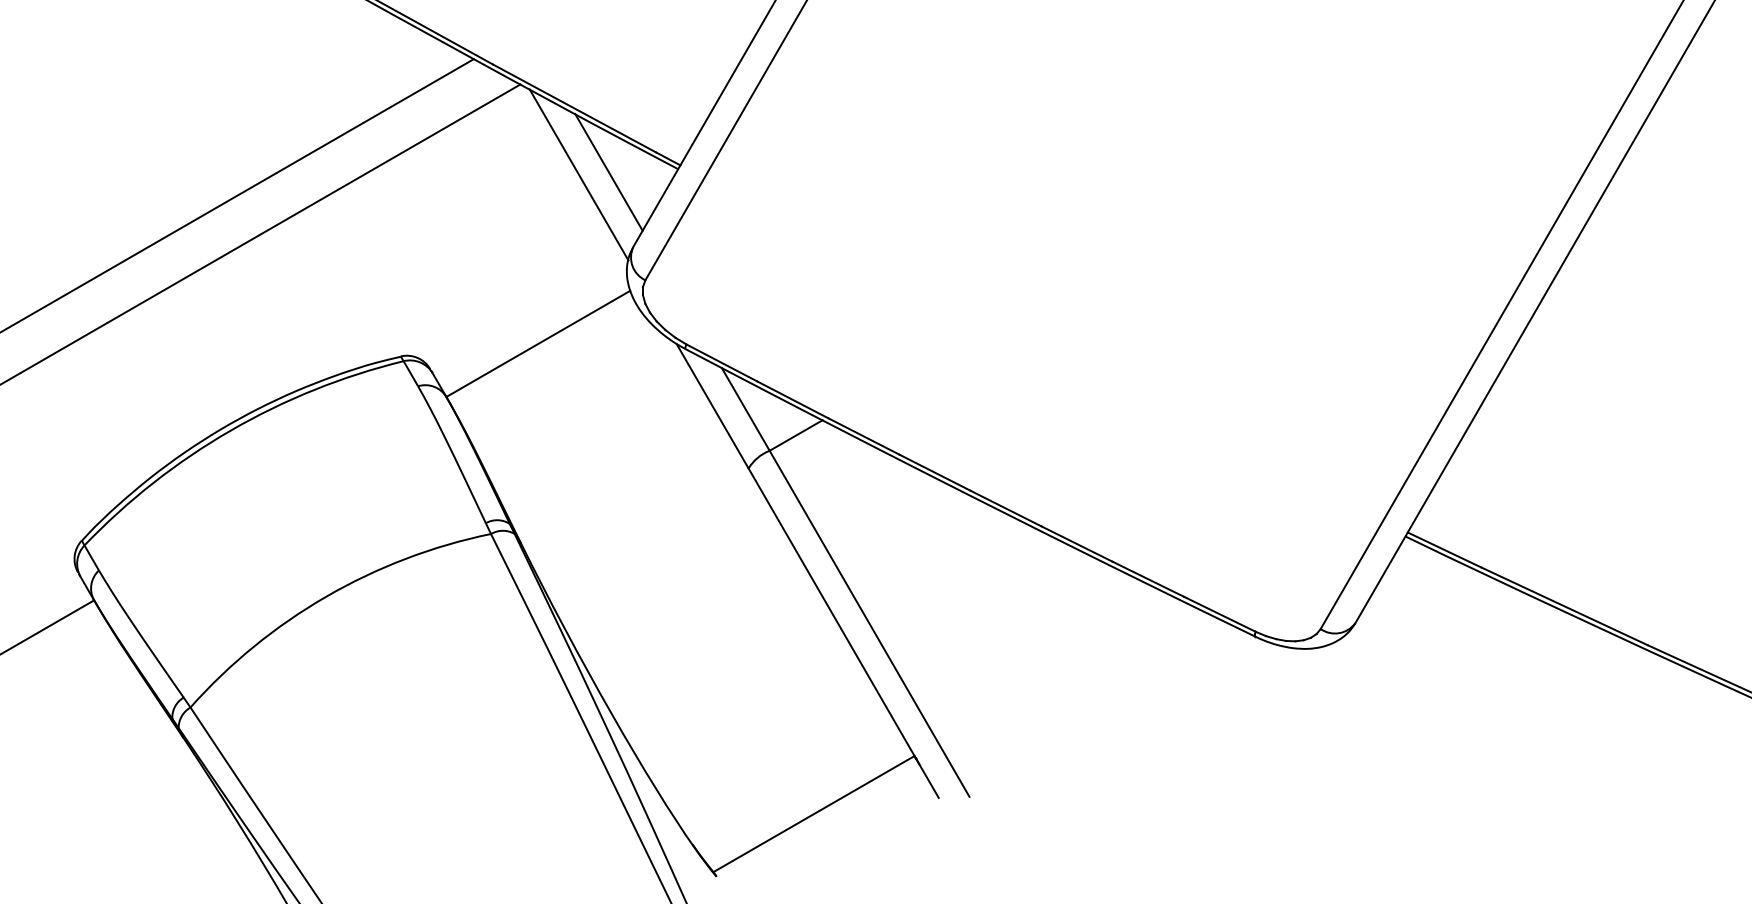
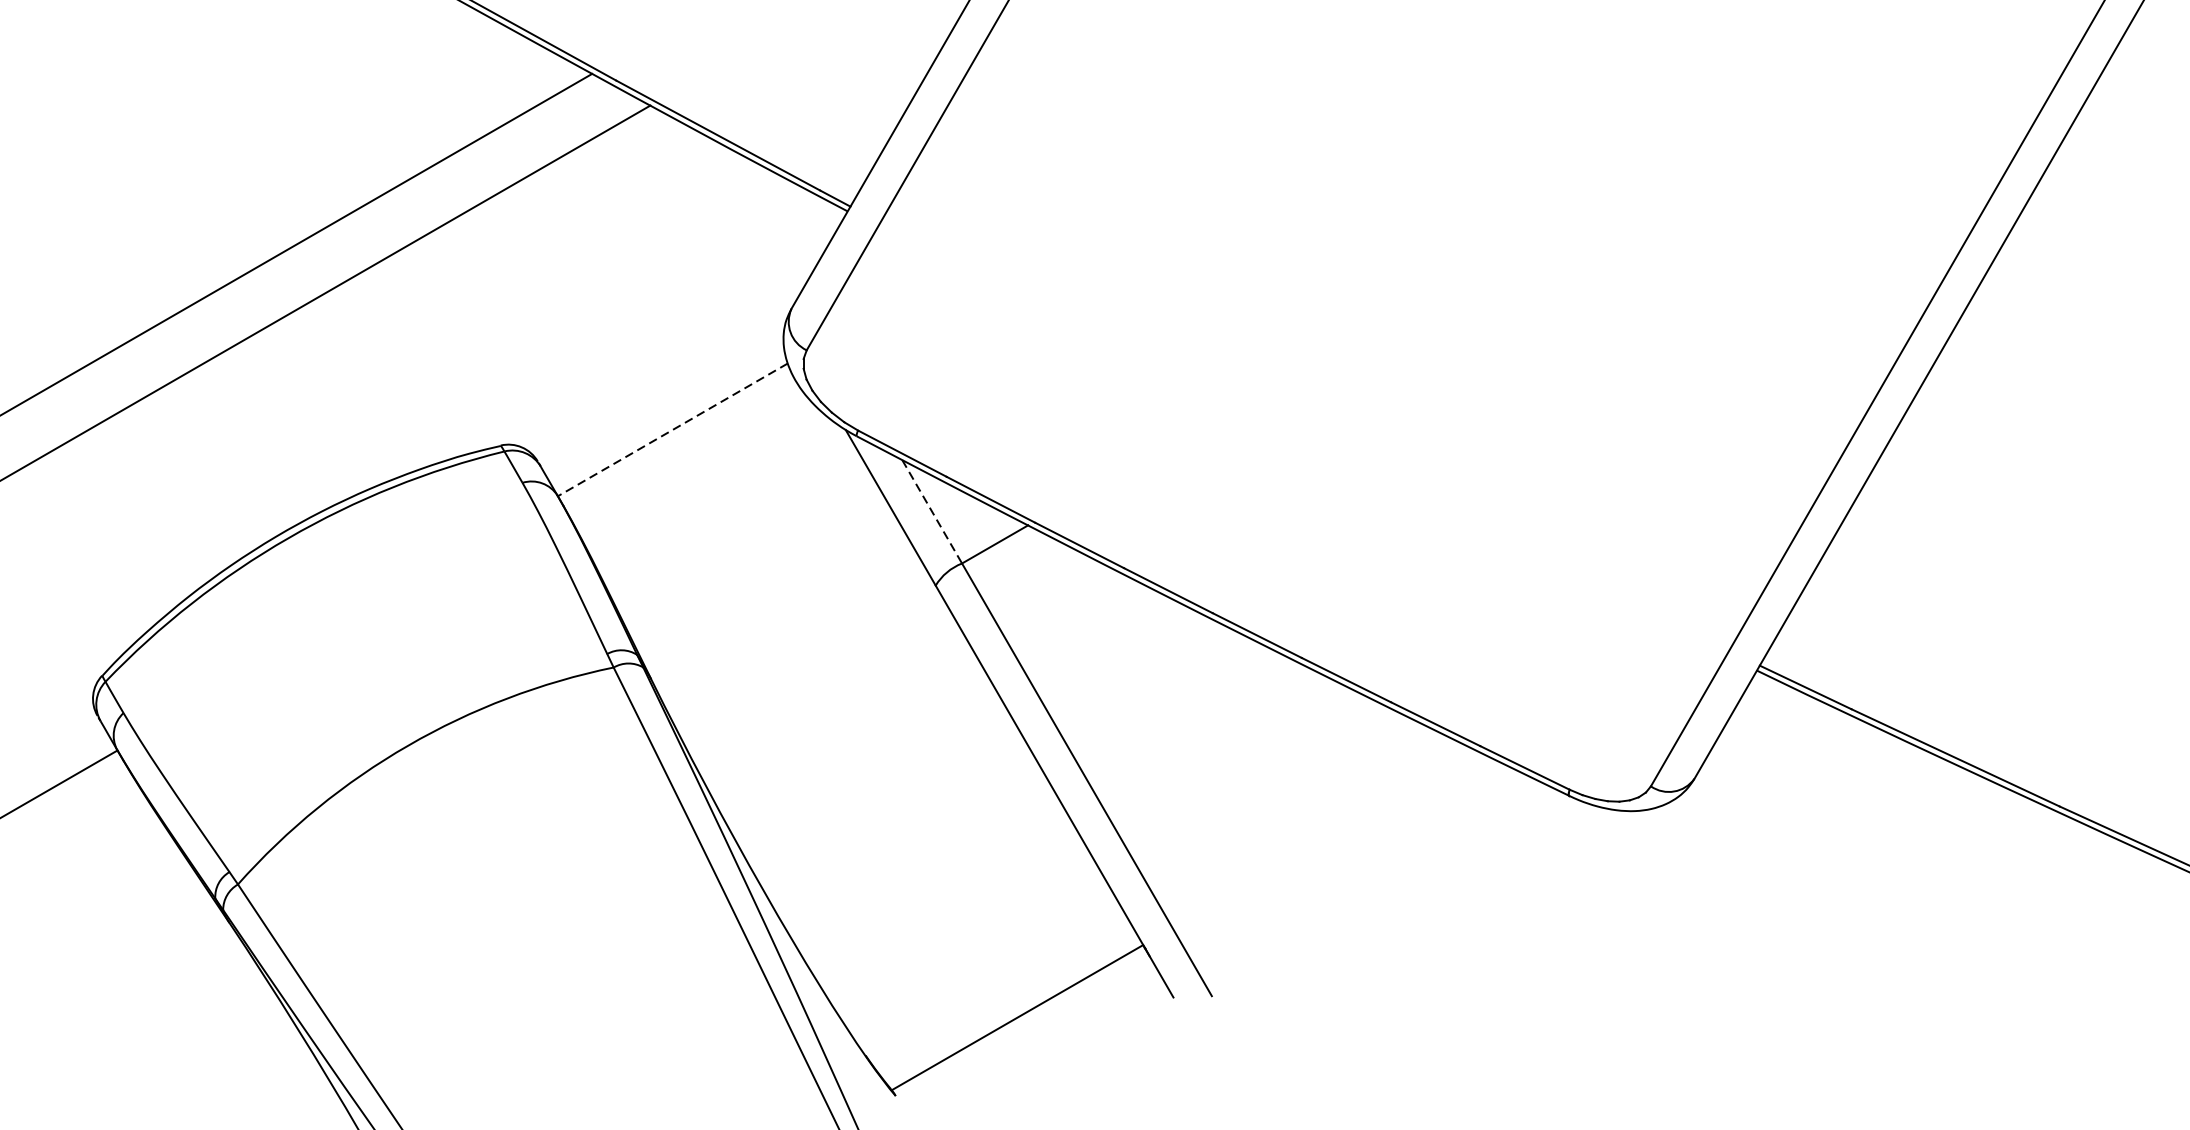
line: (608, 172) -> (760, 215), removed
line: (578, 174) -> (723, 218), removed
line: (537, 344) -> (671, 430), solid -> dashed
line: (745, 409) -> (931, 511), solid -> dashed

